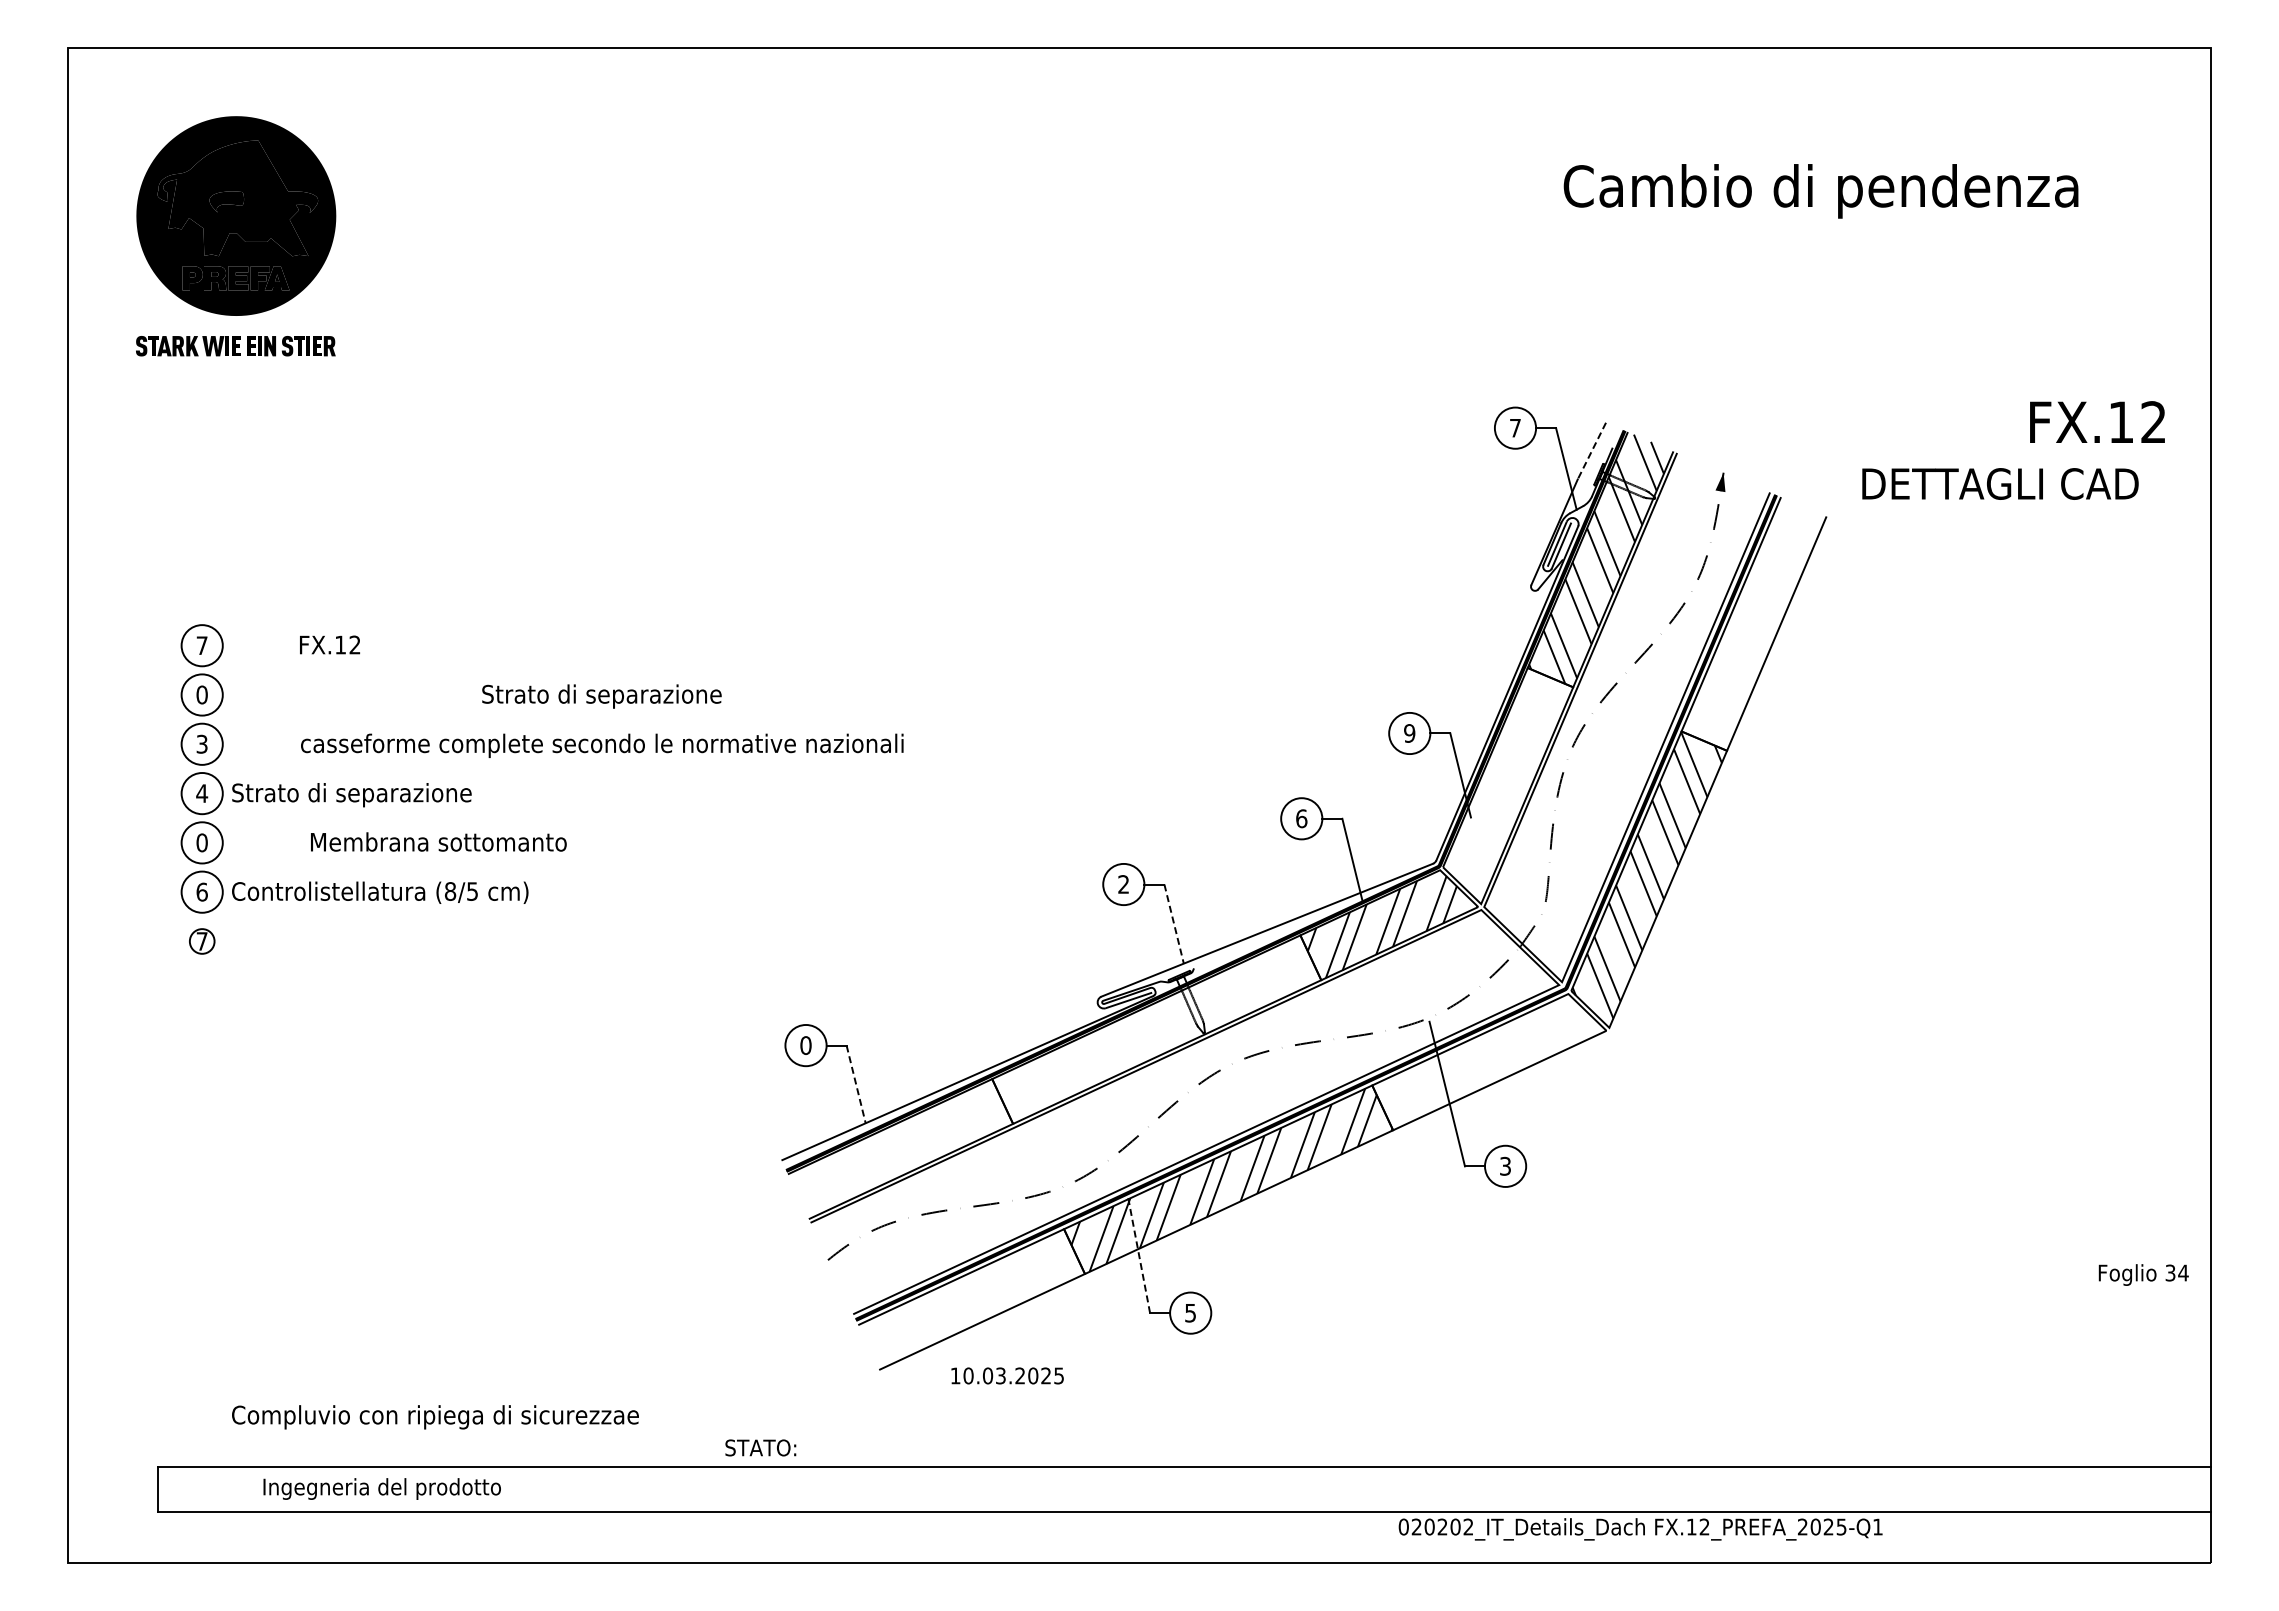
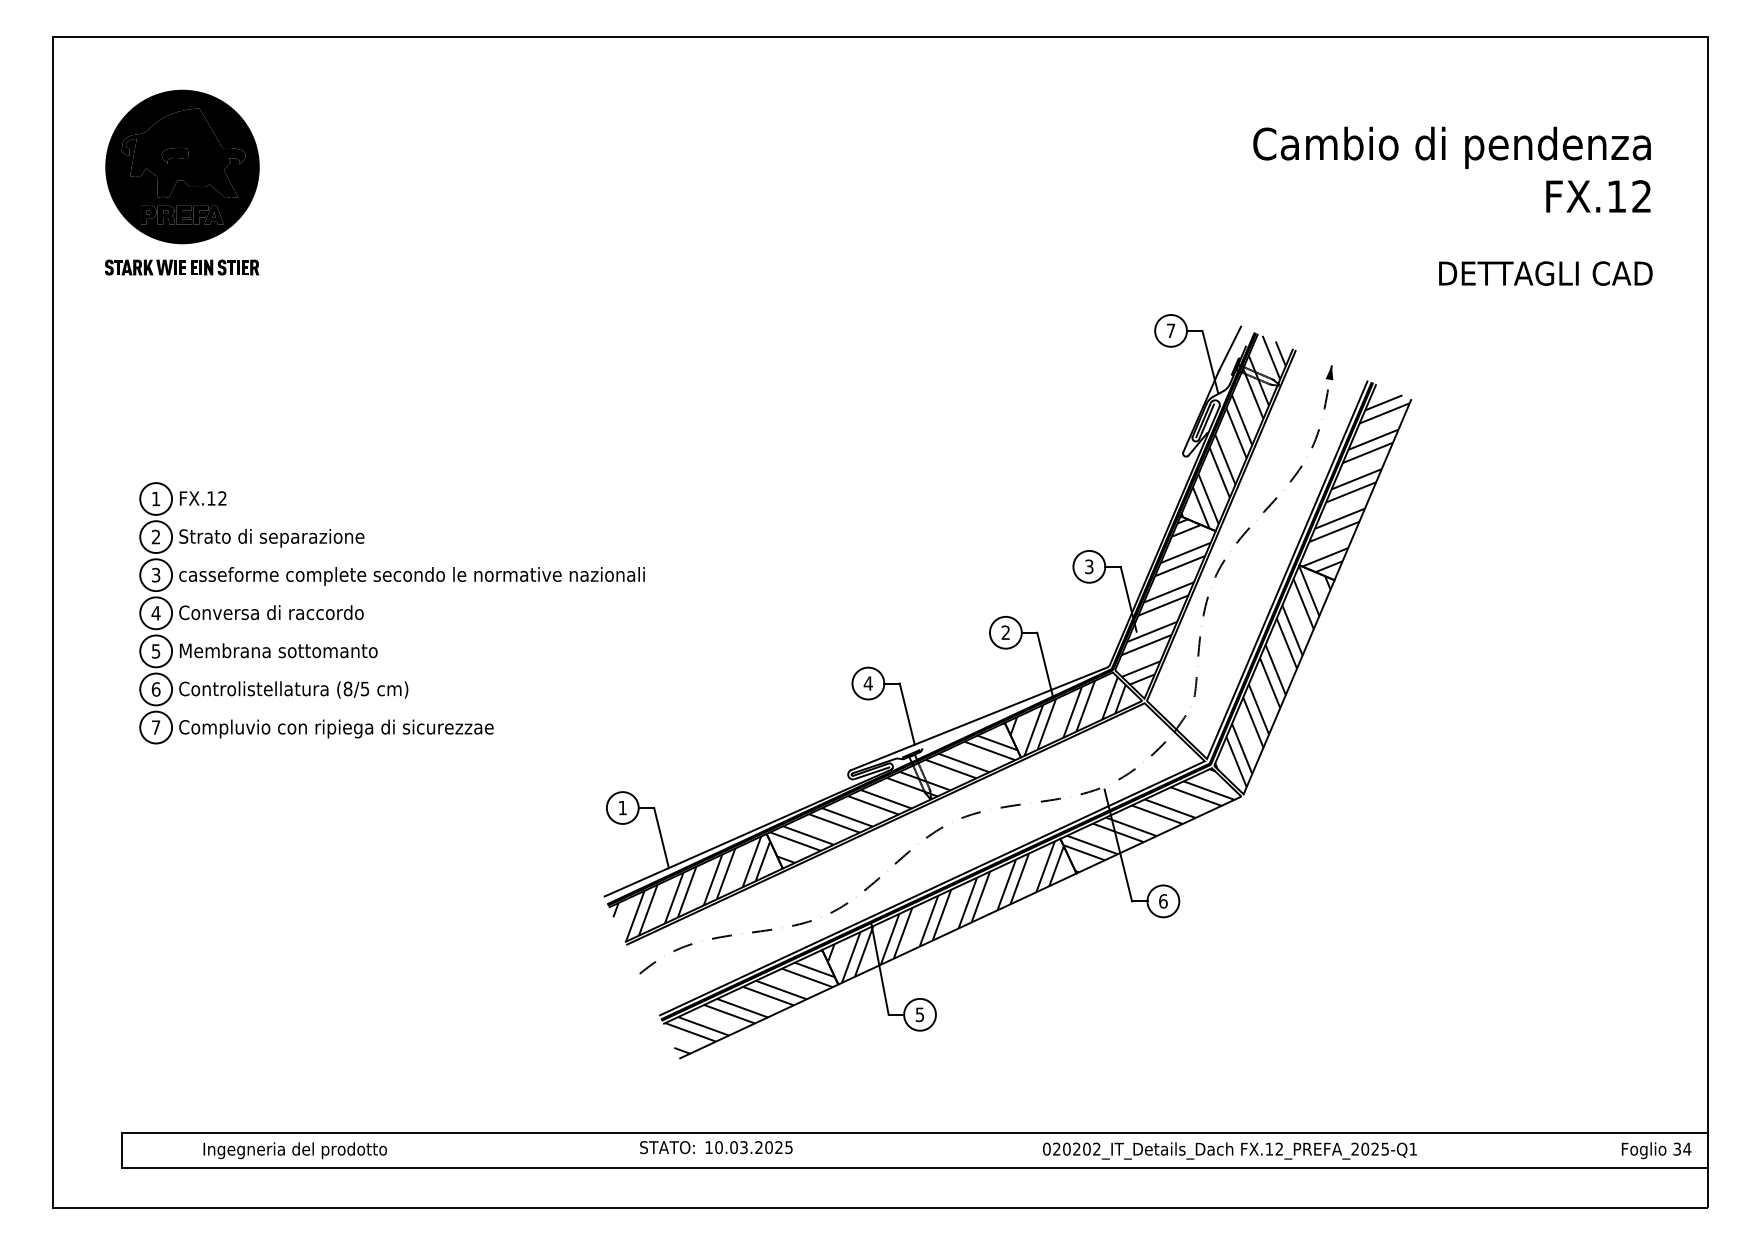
text: (1820, 191) -> (1451, 148), moved
text: (2097, 421) -> (1598, 195), moved
line: (1591, 451) -> (1229, 348), dashed -> solid
text: (2000, 483) -> (1545, 273), moved
hatch: (1754, 625) -> (1355, 483), added
text: (329, 644) -> (202, 498), moved
text: (201, 645) -> (155, 498), 7 -> 1
text: (201, 694) -> (155, 536), 0 -> 2
text: (601, 696) -> (271, 538), moved
text: (1409, 733) -> (1089, 566), 9 -> 3
text: (602, 745) -> (412, 576), moved
hatch: (1508, 778) -> (1165, 601), added
text: (351, 795) -> (271, 614), Strato di separazione -> Conversa di raccordo
text: (1301, 818) -> (1005, 632), 6 -> 2
text: (438, 841) -> (278, 650), moved
text: (201, 842) -> (155, 651), 0 -> 5
text: (1123, 884) -> (868, 683), 2 -> 4
line: (1174, 924) -> (907, 714), dashed -> solid
circle: (201, 941) -> (155, 727), size x1.67
hatch: (1156, 1026) -> (893, 793), added
text: (805, 1045) -> (622, 807), 0 -> 1
hatch: (1486, 1061) -> (1148, 820), added
line: (856, 1084) -> (661, 838), dashed -> solid
hatch: (902, 1150) -> (697, 889), added
text: (1505, 1165) -> (1163, 900), 3 -> 6
line: (1138, 1253) -> (879, 968), dashed -> solid
text: (2143, 1274) -> (1656, 1150), moved
hatch: (970, 1296) -> (749, 1001), added
text: (1007, 1375) -> (749, 1147), moved
text: (435, 1417) -> (336, 729), moved
text: (760, 1447) -> (667, 1147), moved
text: (1640, 1529) -> (1229, 1151), moved

